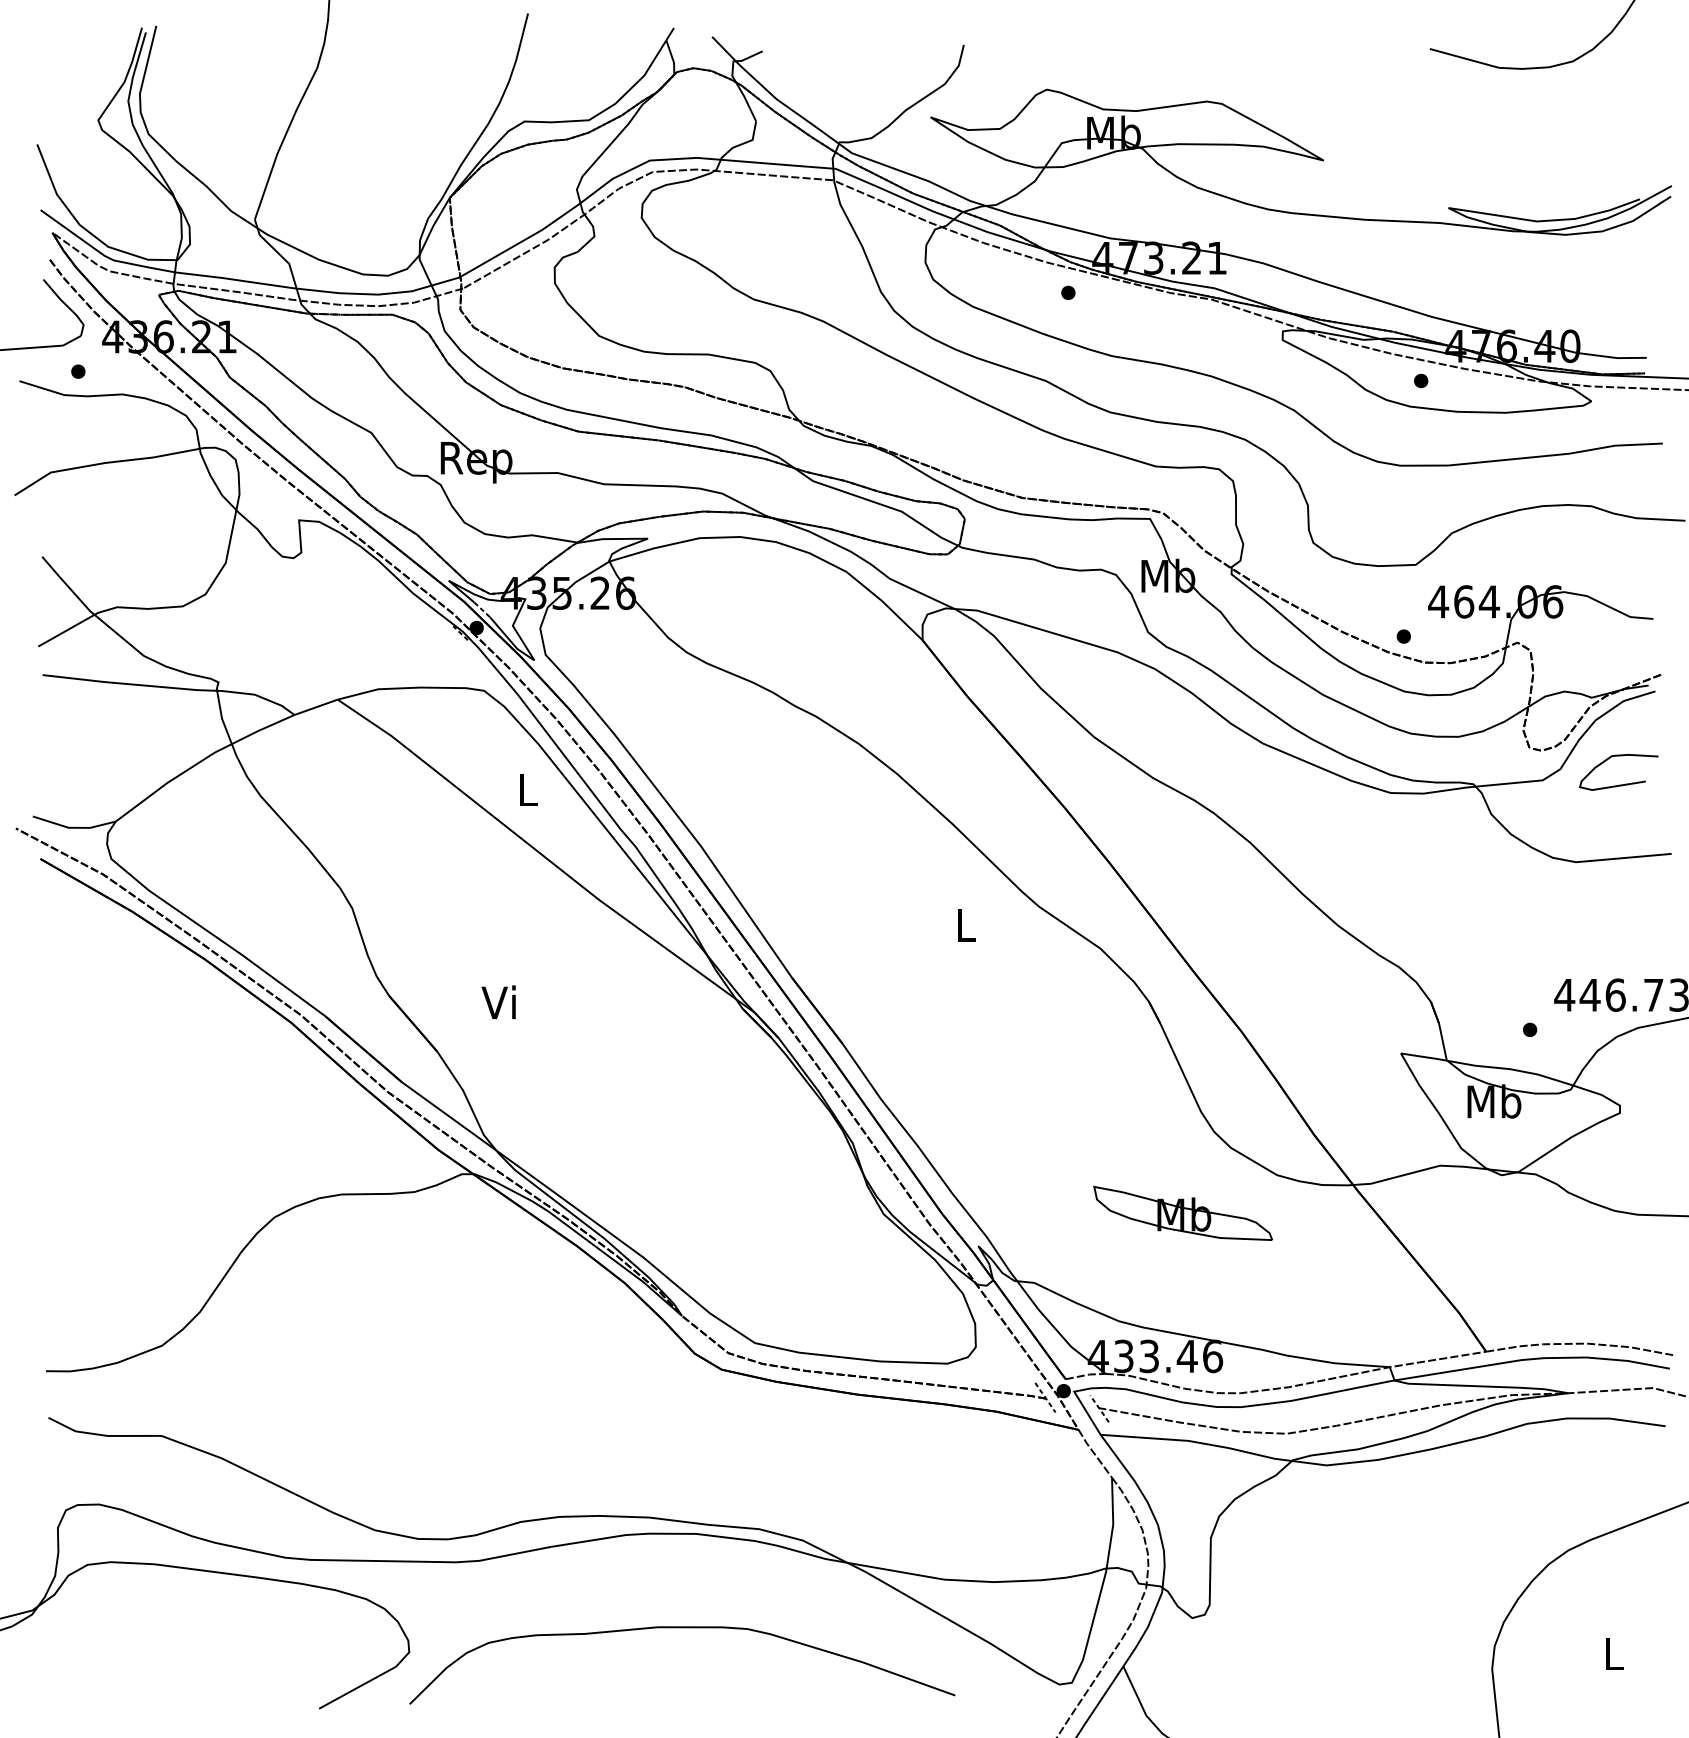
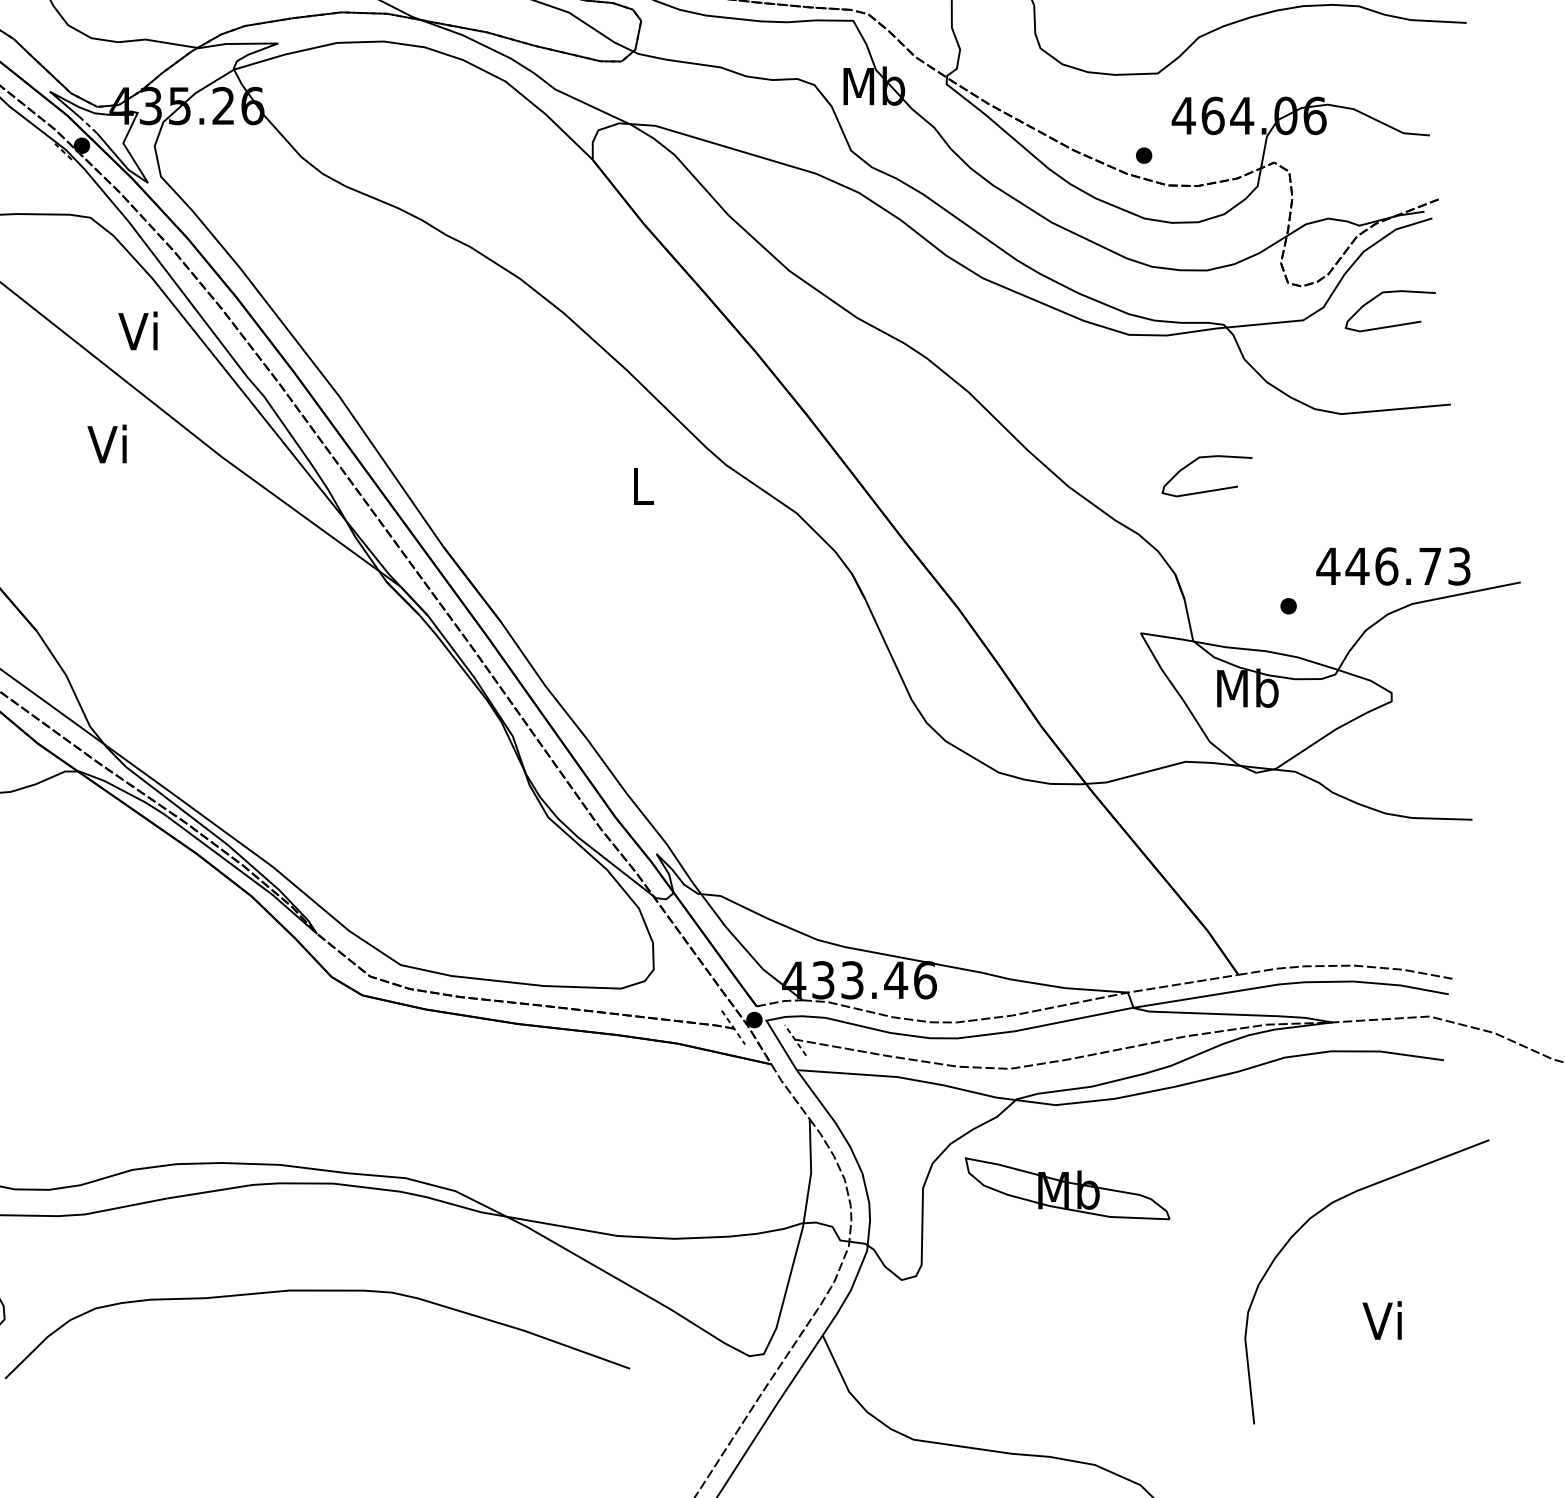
text: (525, 789) -> (137, 330), L -> Vi
curve: (1459, 928) -> (1207, 490), added
text: (498, 1002) -> (106, 444), moved
part: (1182, 1212) -> (1066, 1187), moved
text: (1611, 1653) -> (1381, 1320), L -> Vi

